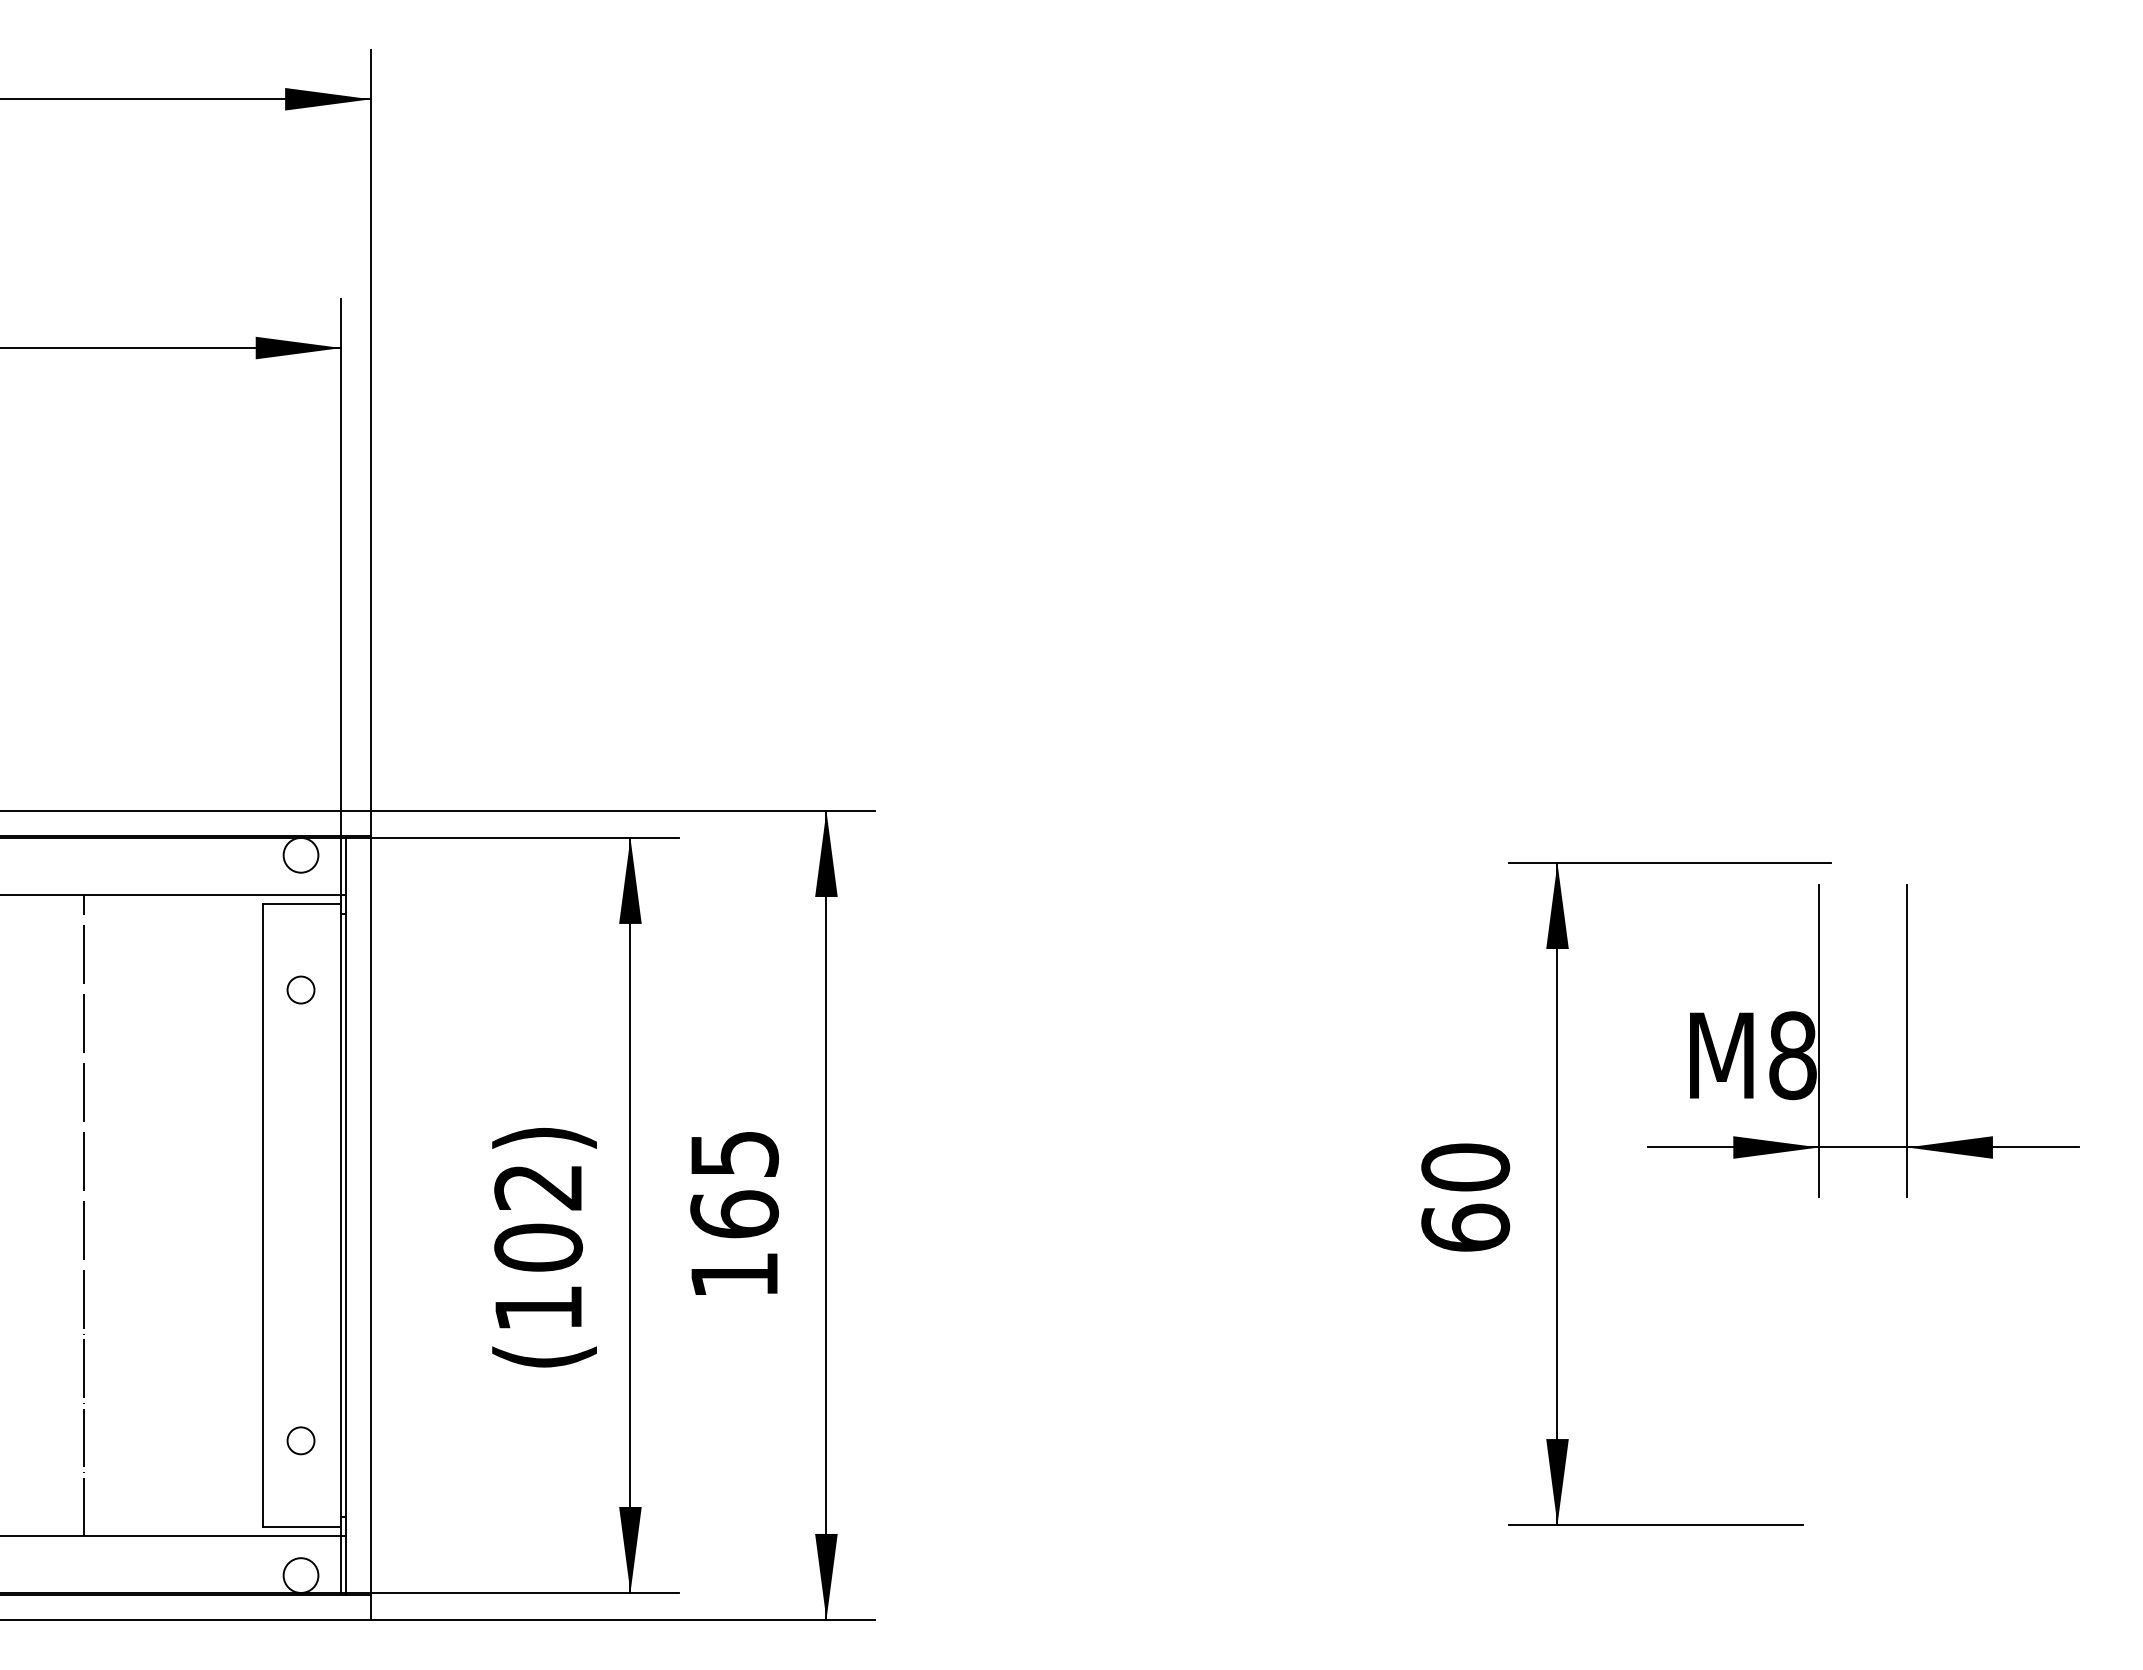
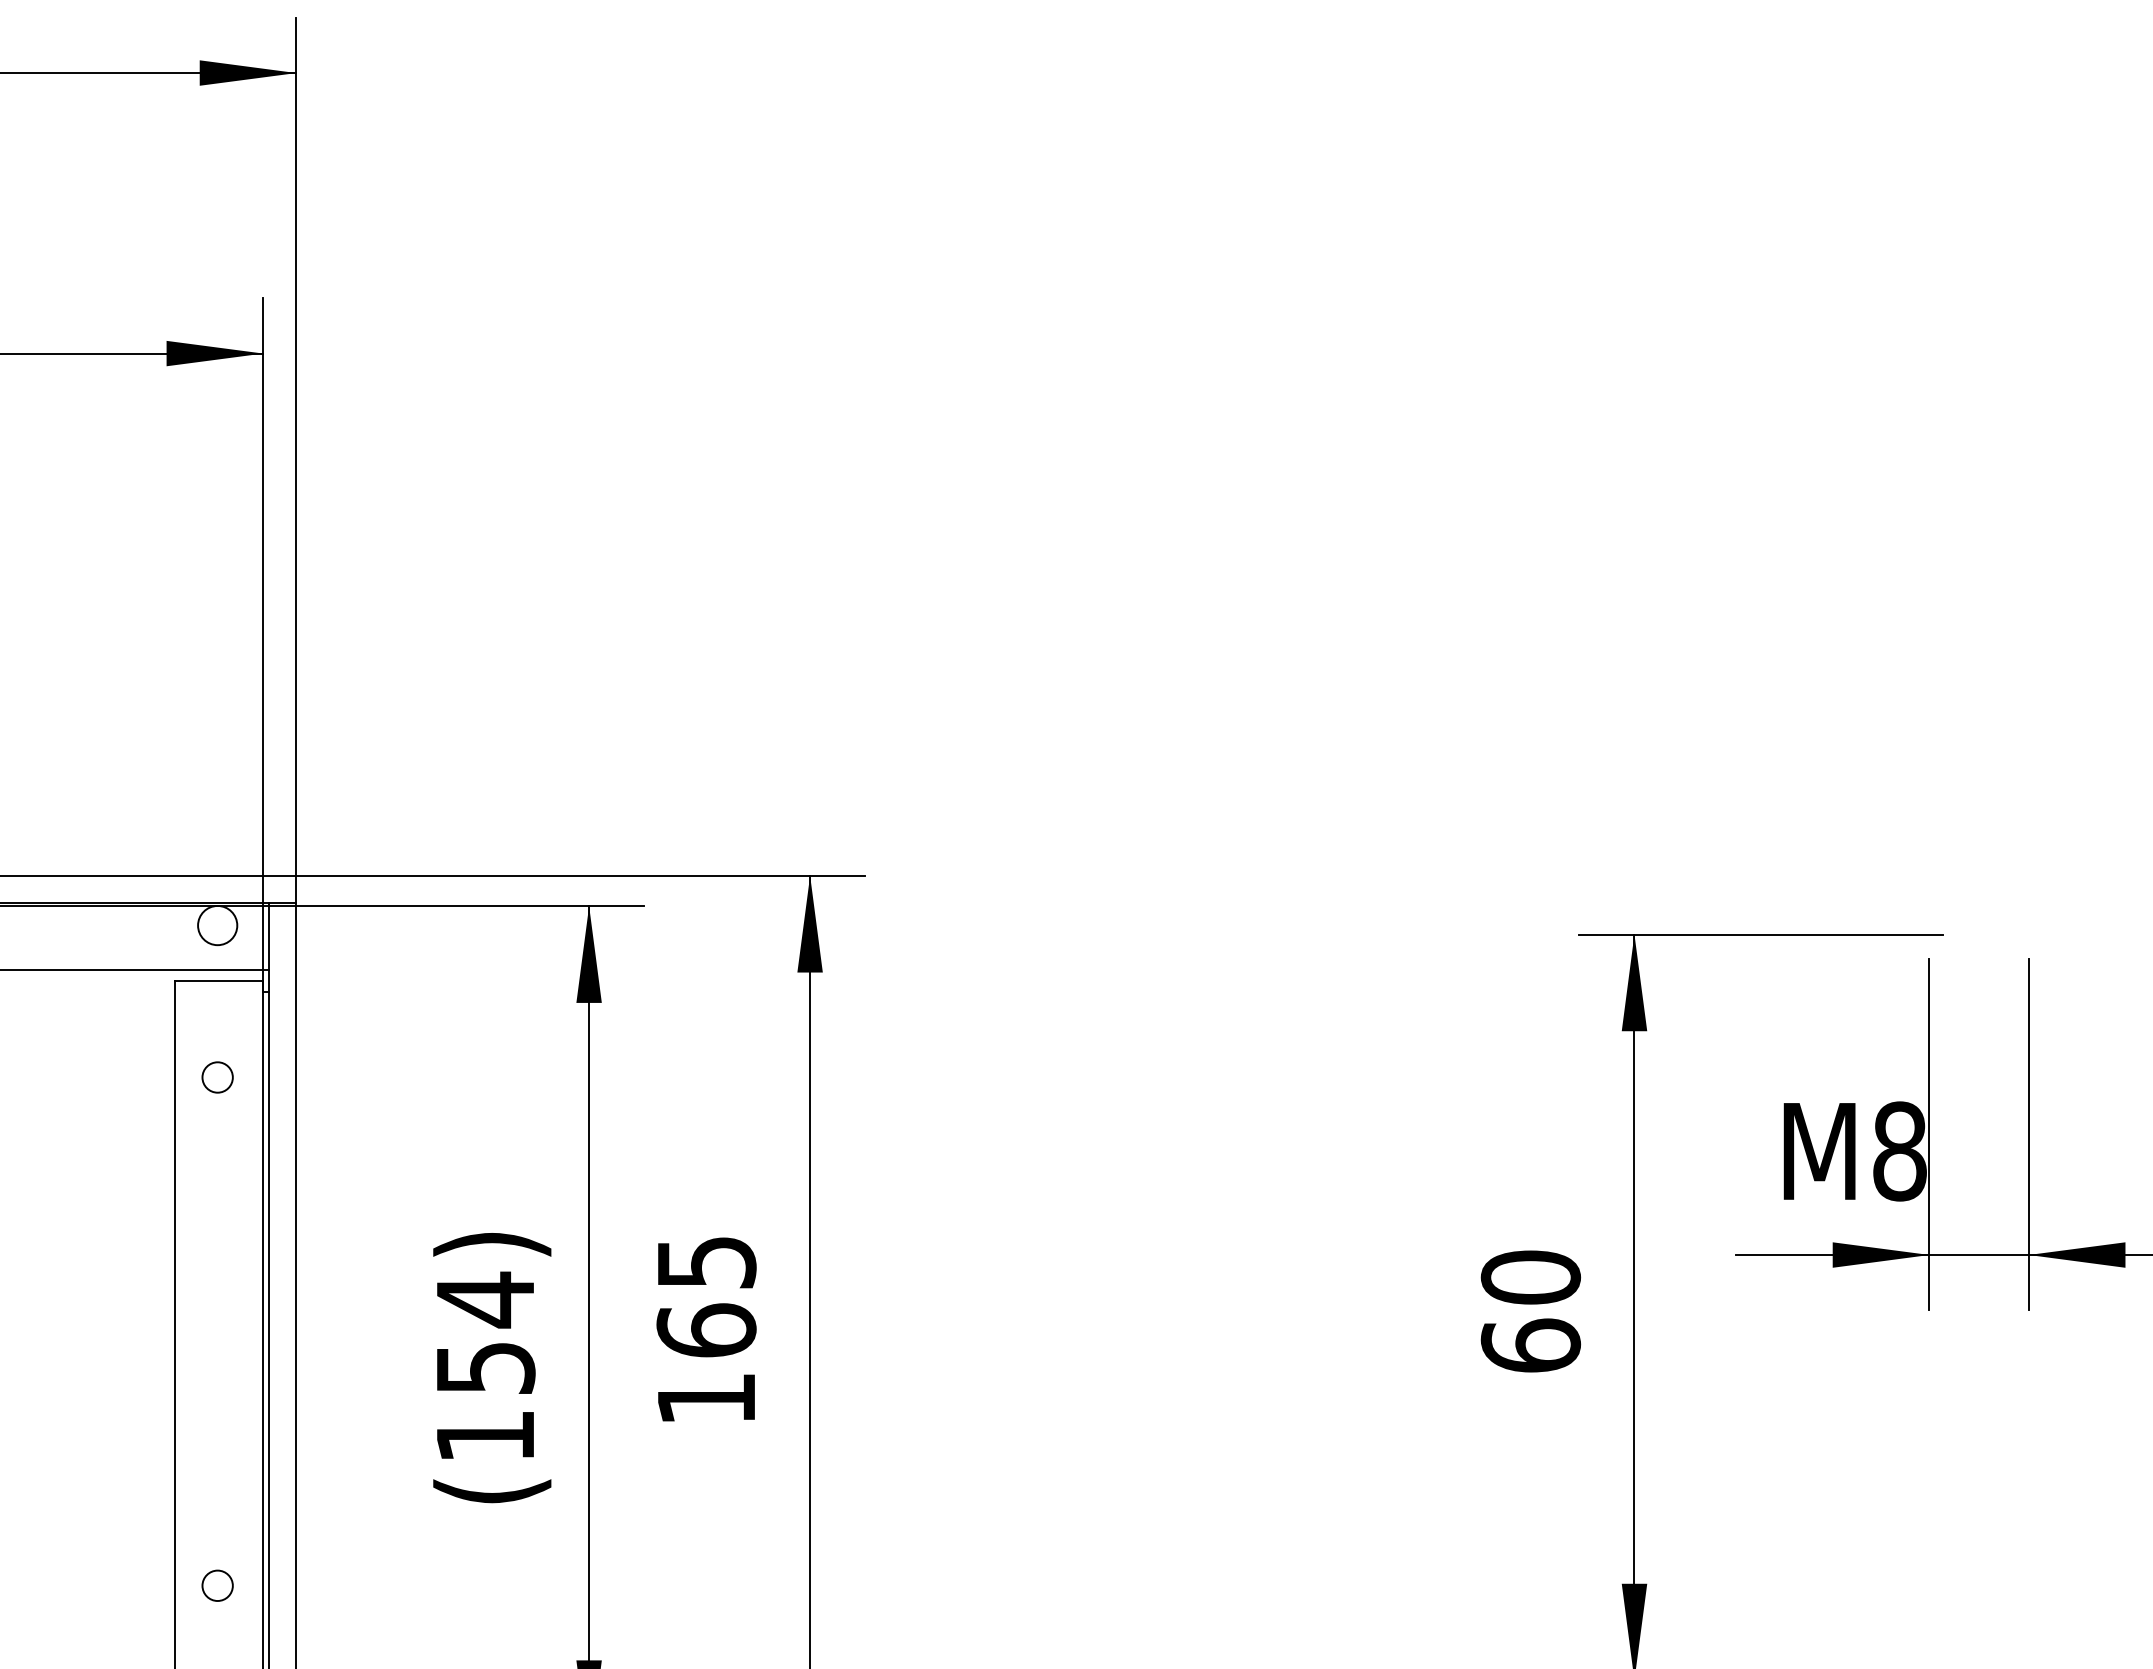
text: (538, 1216) -> (485, 1332), 102 -> 154

